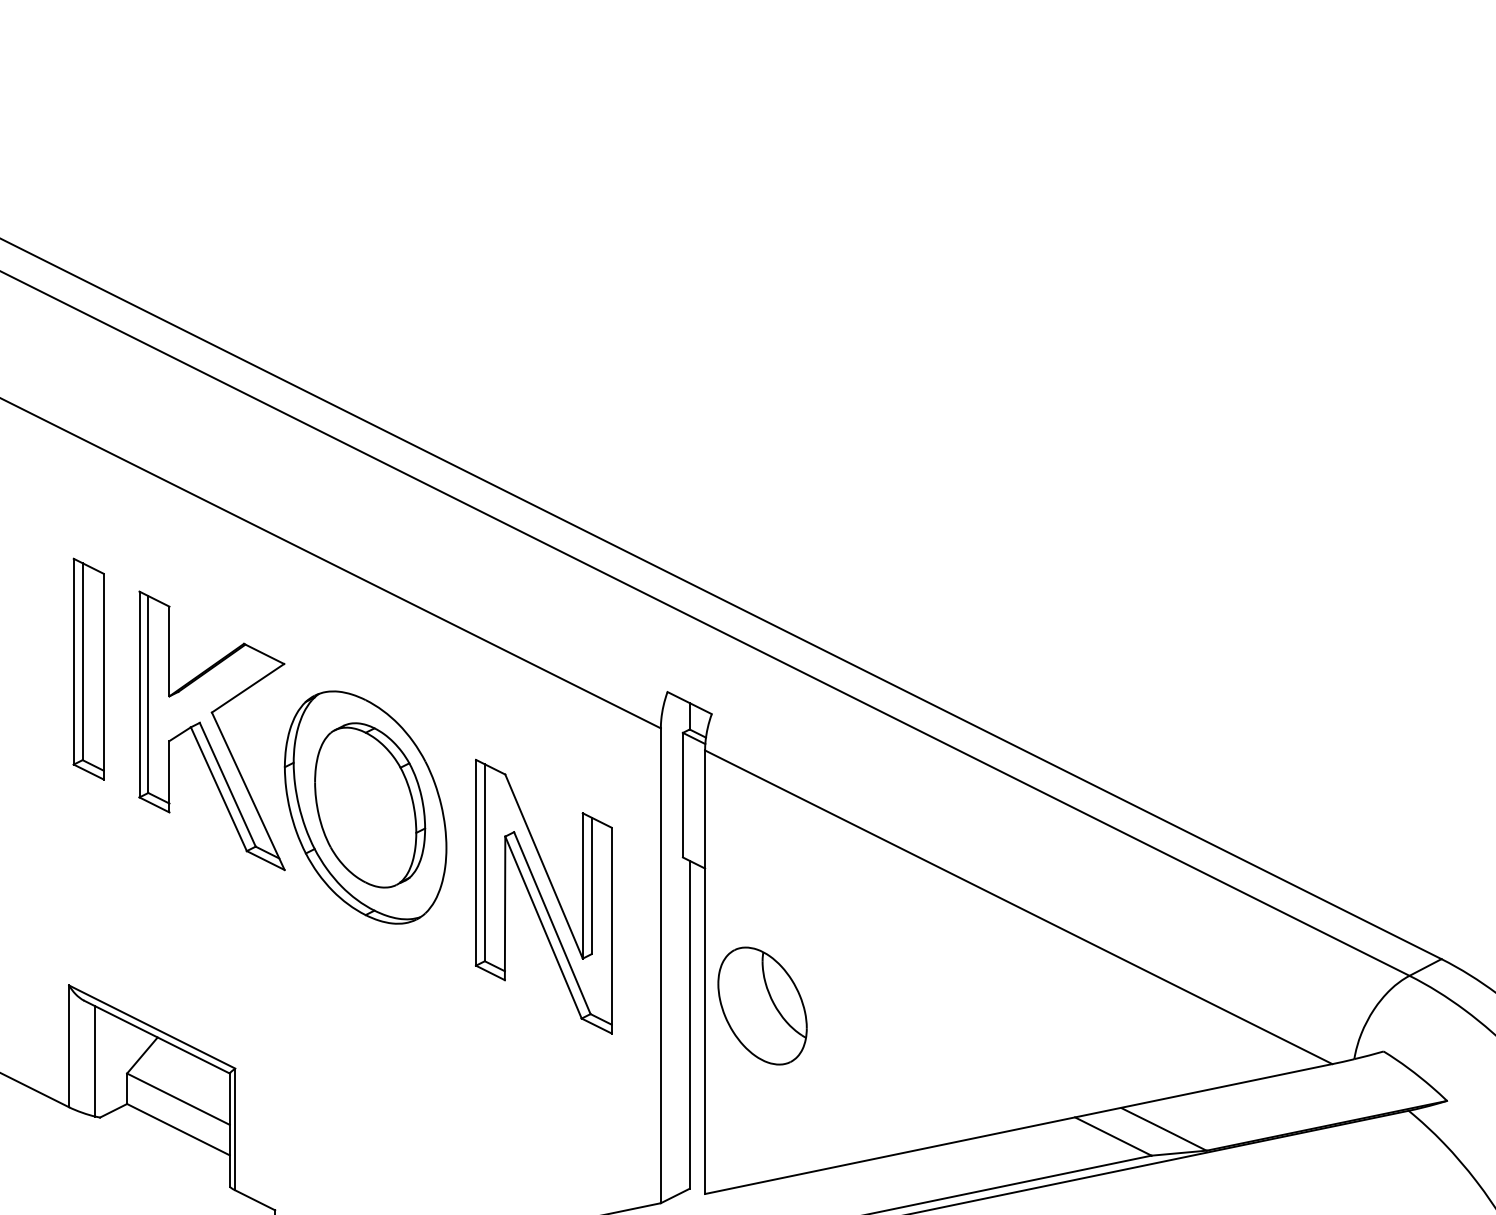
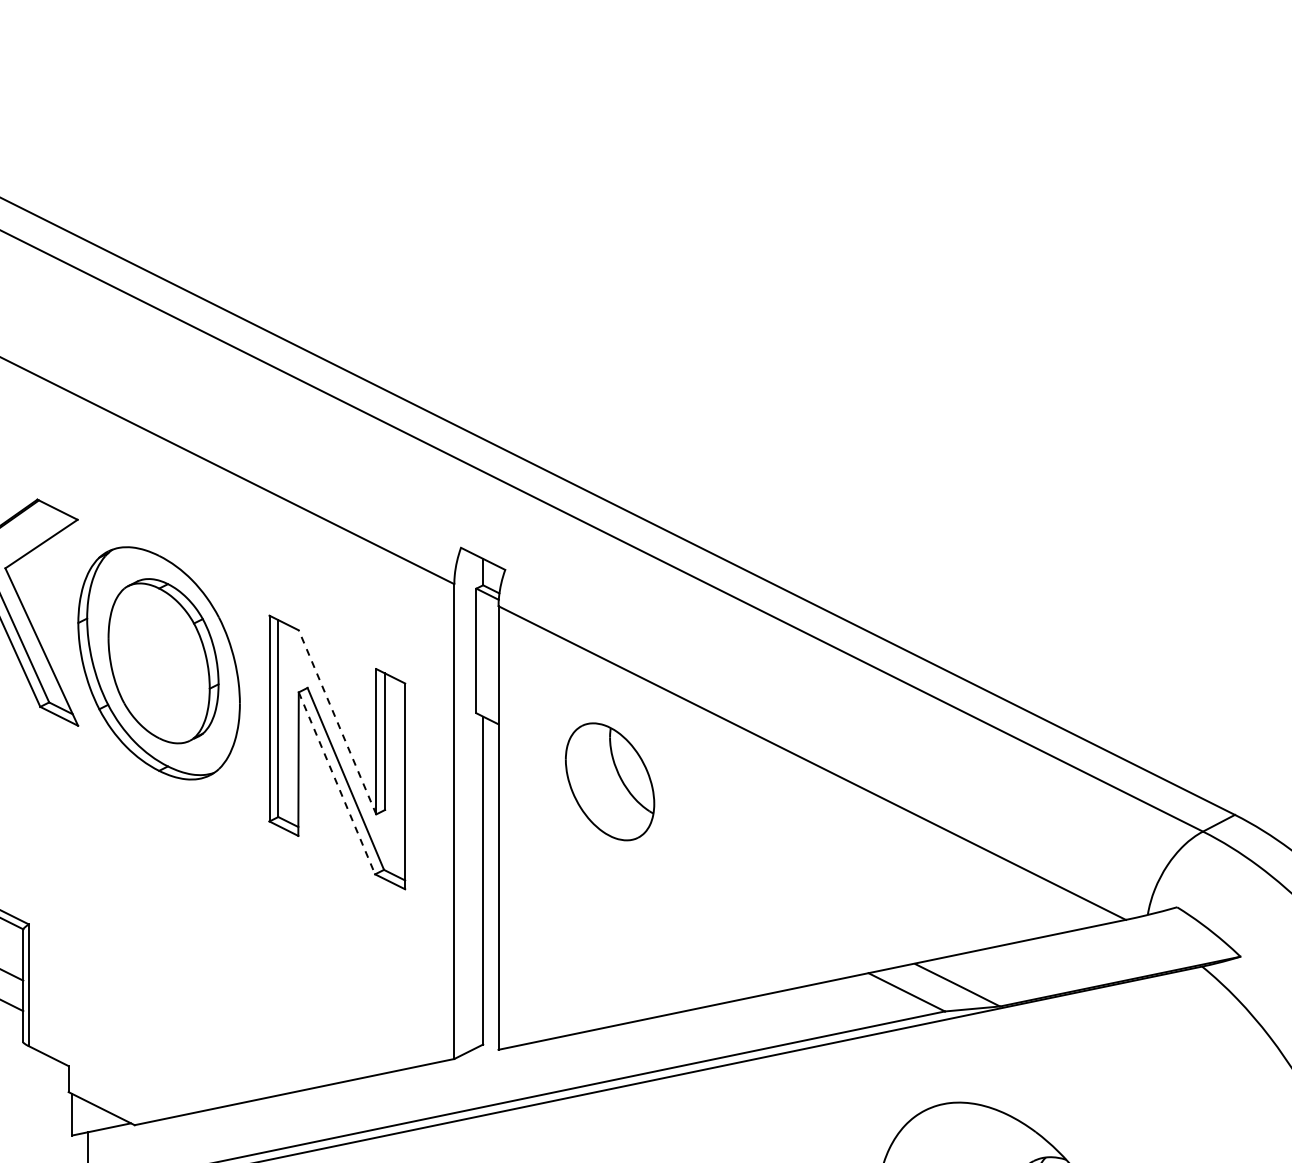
line: (544, 866) -> (337, 722), solid -> dashed
line: (543, 927) -> (336, 783), solid -> dashed
part: (762, 1005) -> (609, 781), moved

